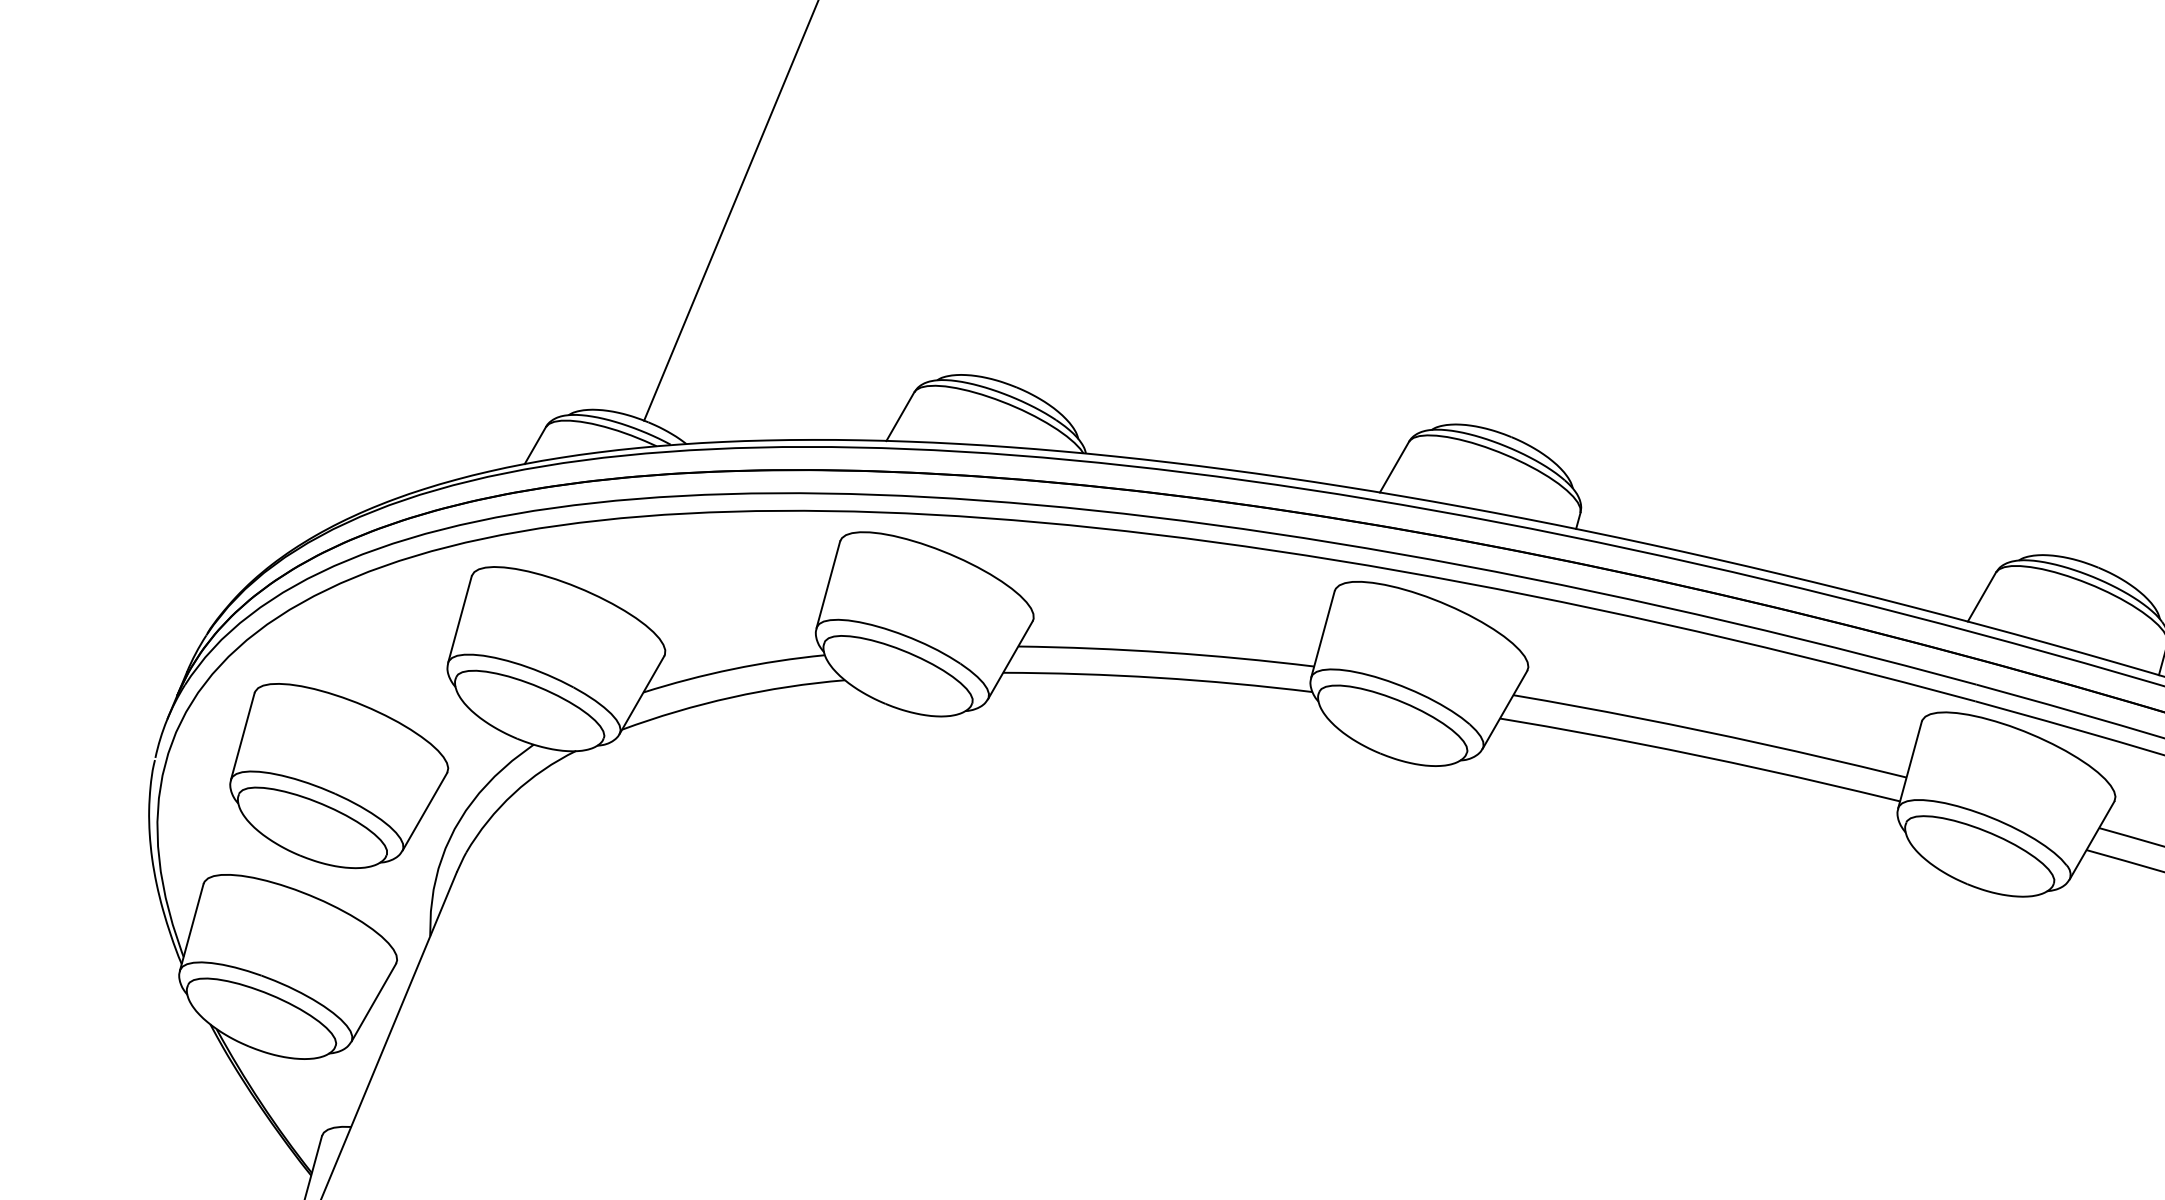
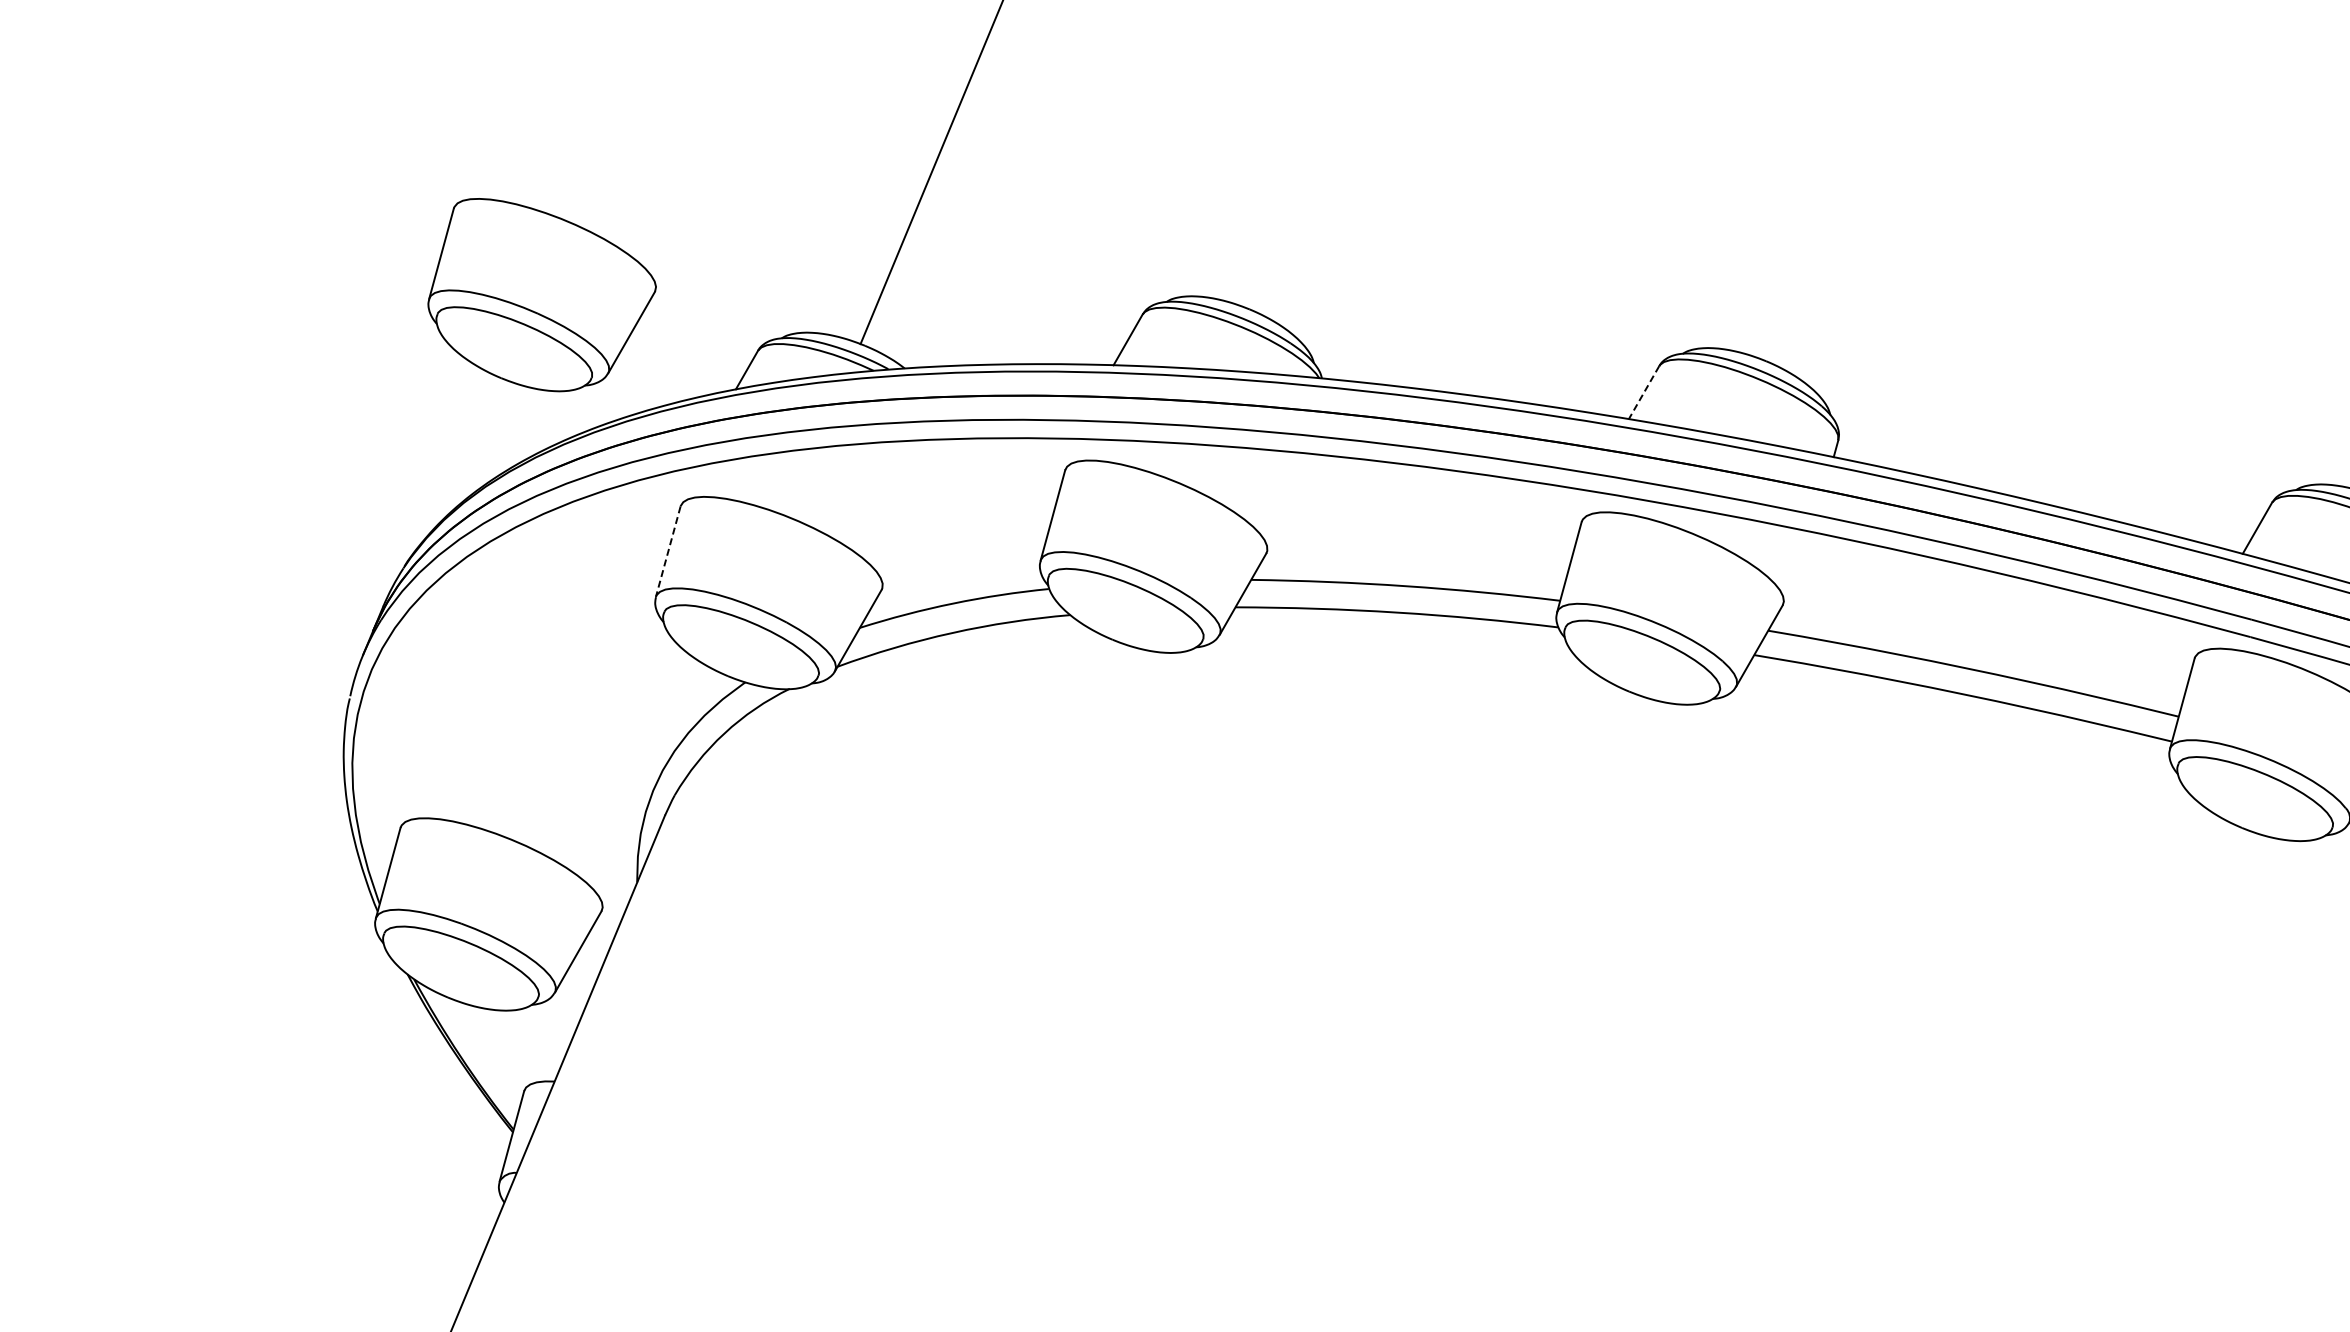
line: (1394, 467) -> (1644, 392), solid -> dashed
line: (460, 619) -> (668, 551), solid -> dashed
part: (338, 776) -> (541, 295), moved

